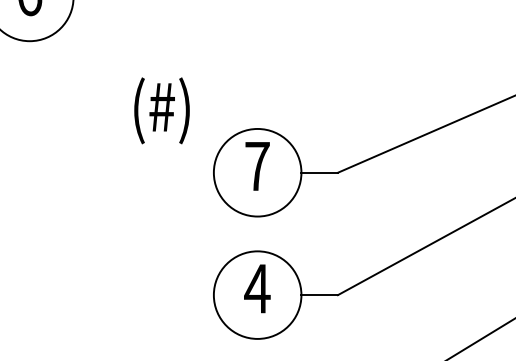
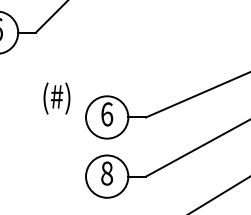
text: (161, 110) -> (56, 98), moved
text: (258, 166) -> (107, 114), 7 -> 6
text: (256, 288) -> (106, 173), 4 -> 8

